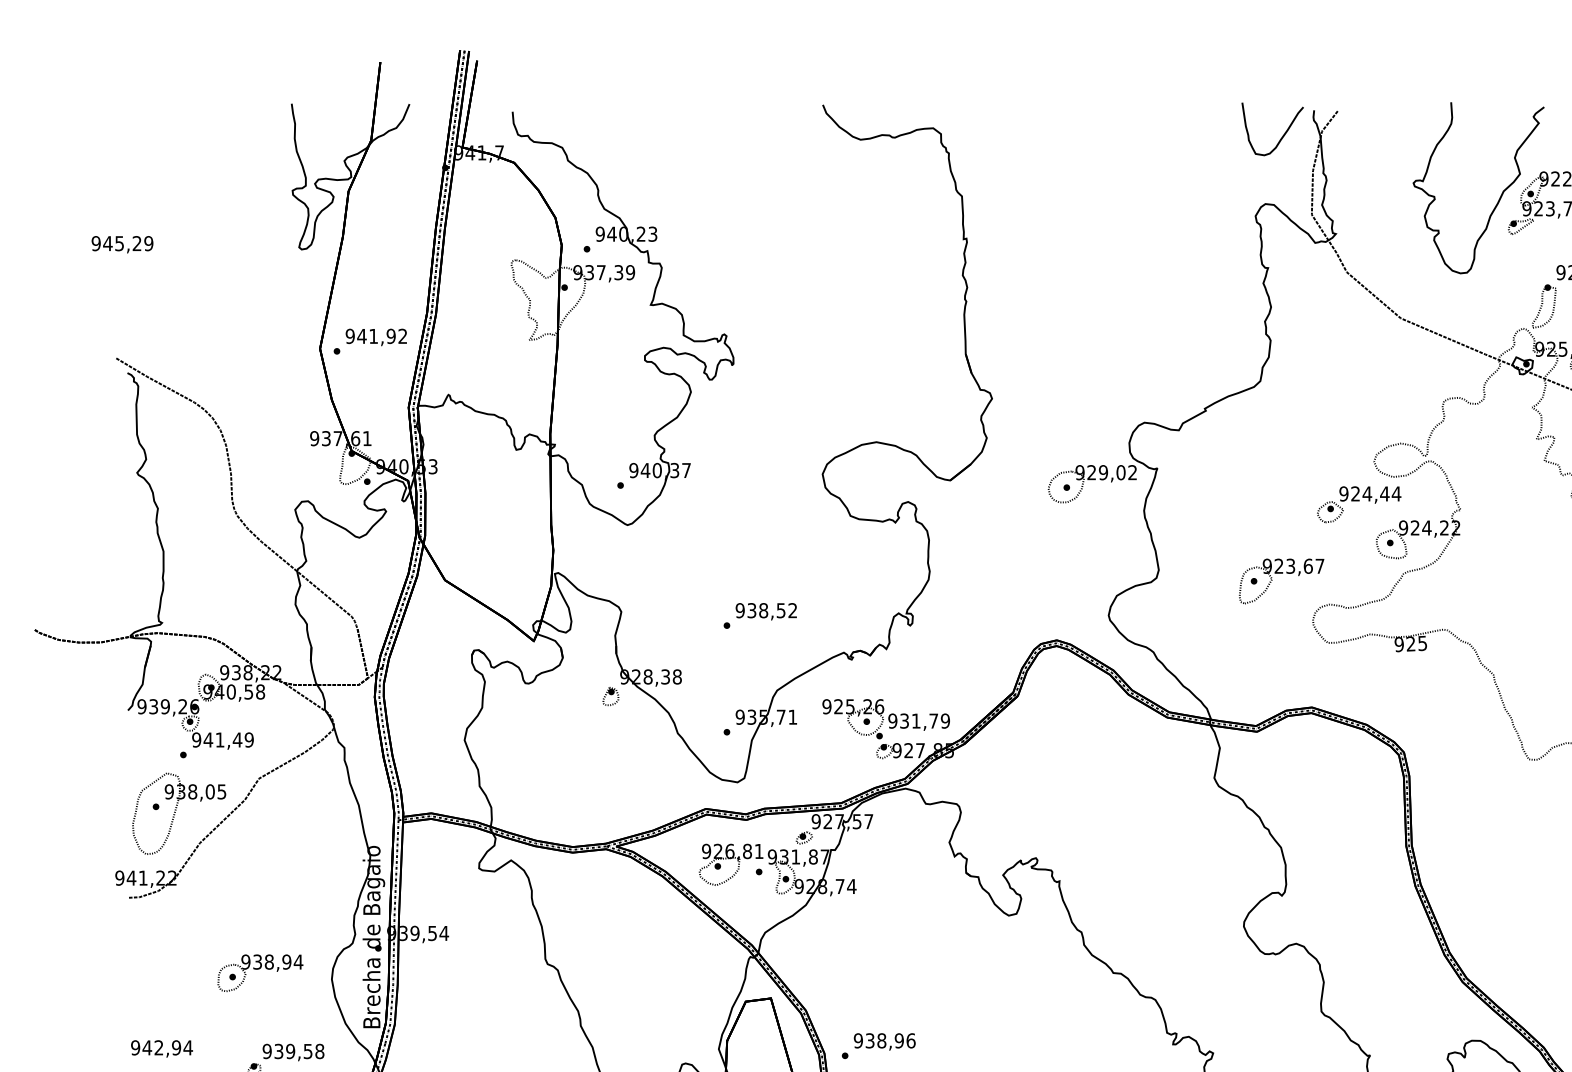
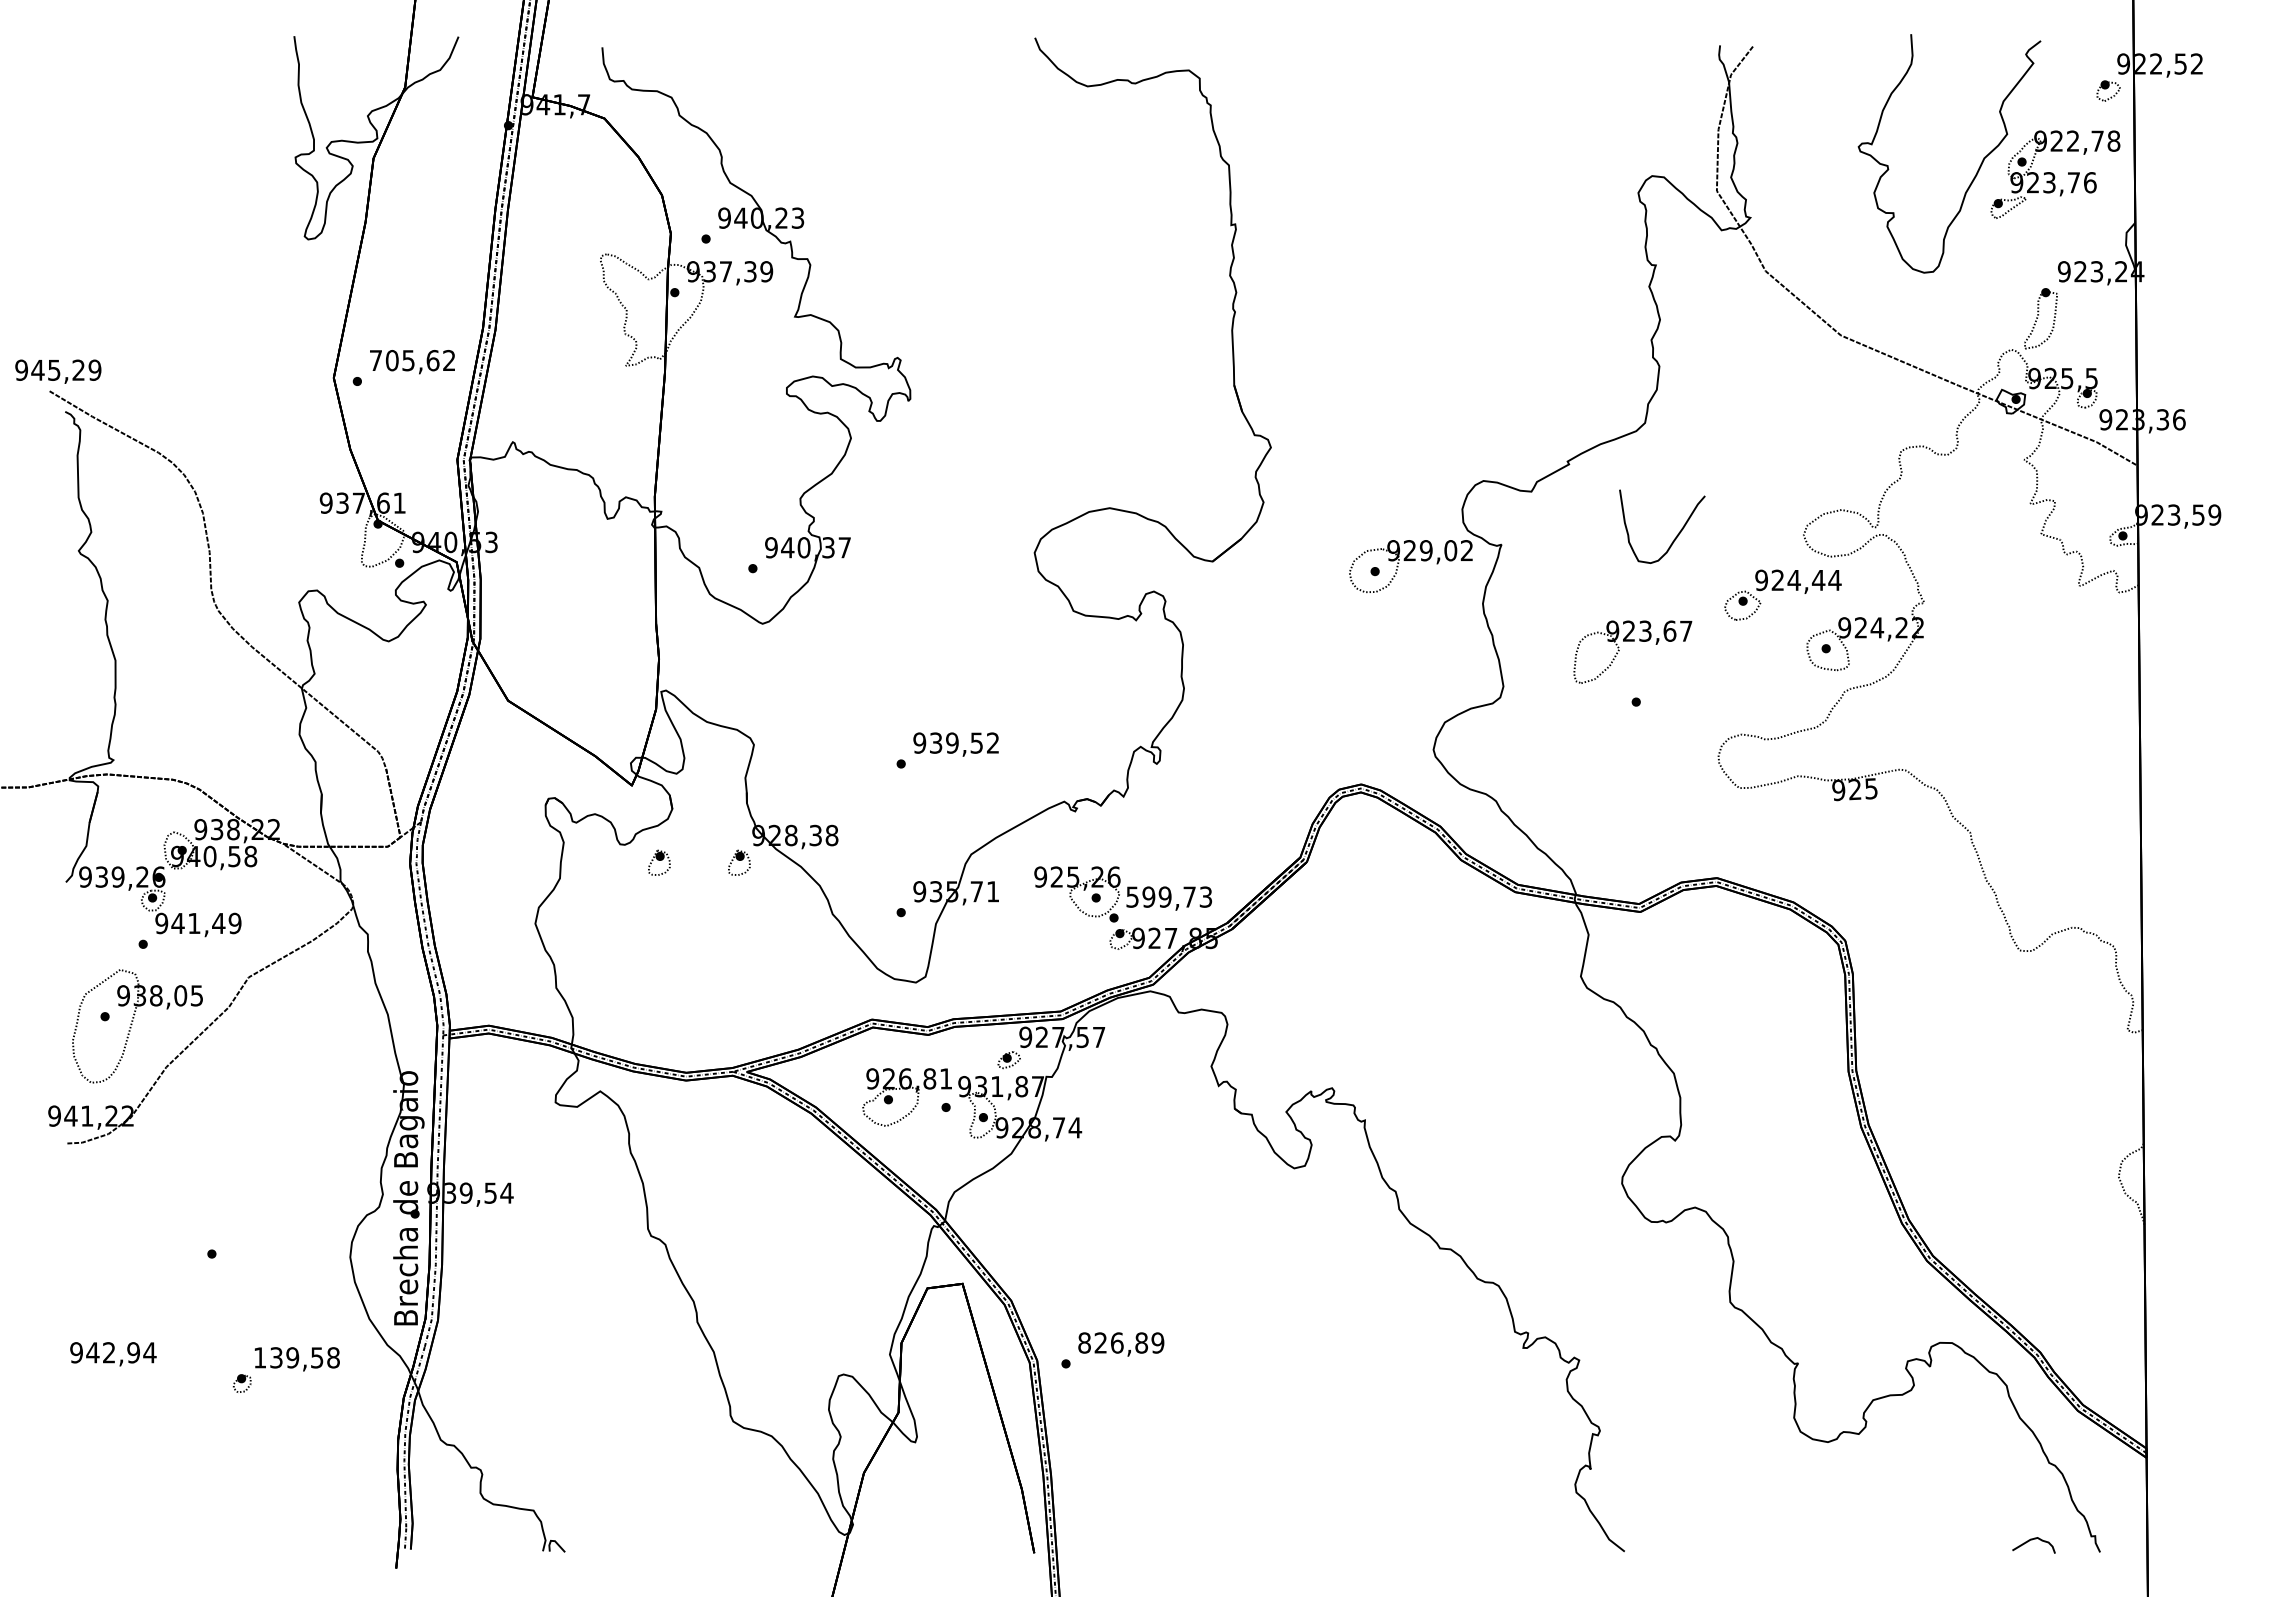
curve: (1282, 135) -> (1676, 535), moved
text: (122, 244) -> (58, 371), moved
text: (370, 336) -> (404, 360), 941,92 -> 705,62
part: (1281, 573) -> (1632, 641), moved
text: (763, 610) -> (952, 742), 938,52 -> 939,52
part: (553, 696) -> (659, 862), added
text: (919, 720) -> (1169, 896), 931,79 -> 599,73
part: (260, 973) -> (250, 1248), removed
text: (884, 1040) -> (1121, 1342), 938,96 -> 826,89
text: (266, 1051) -> (259, 1357), 939,58 -> 139,58

